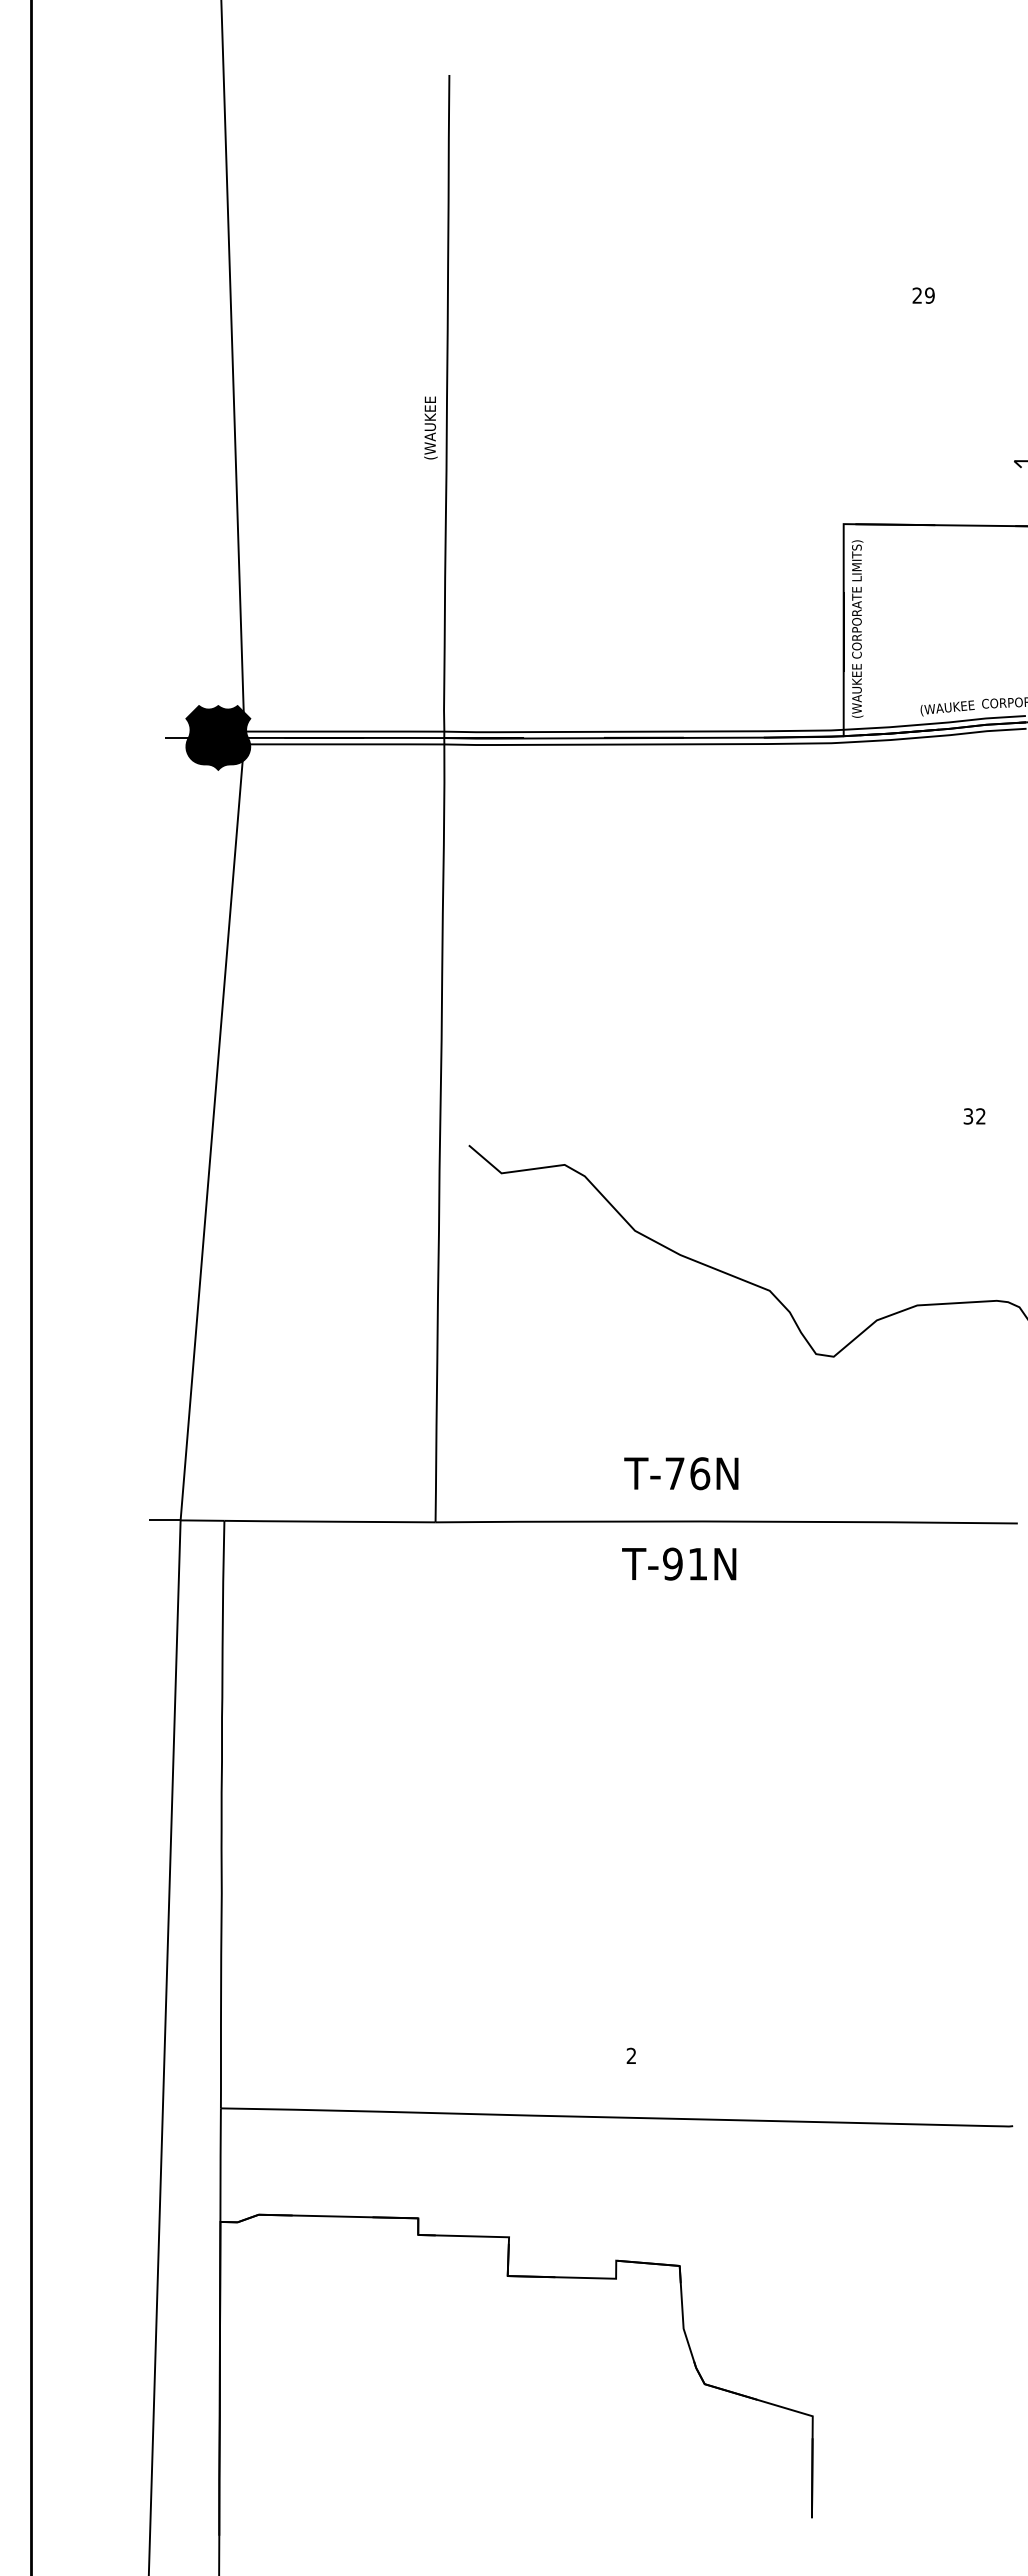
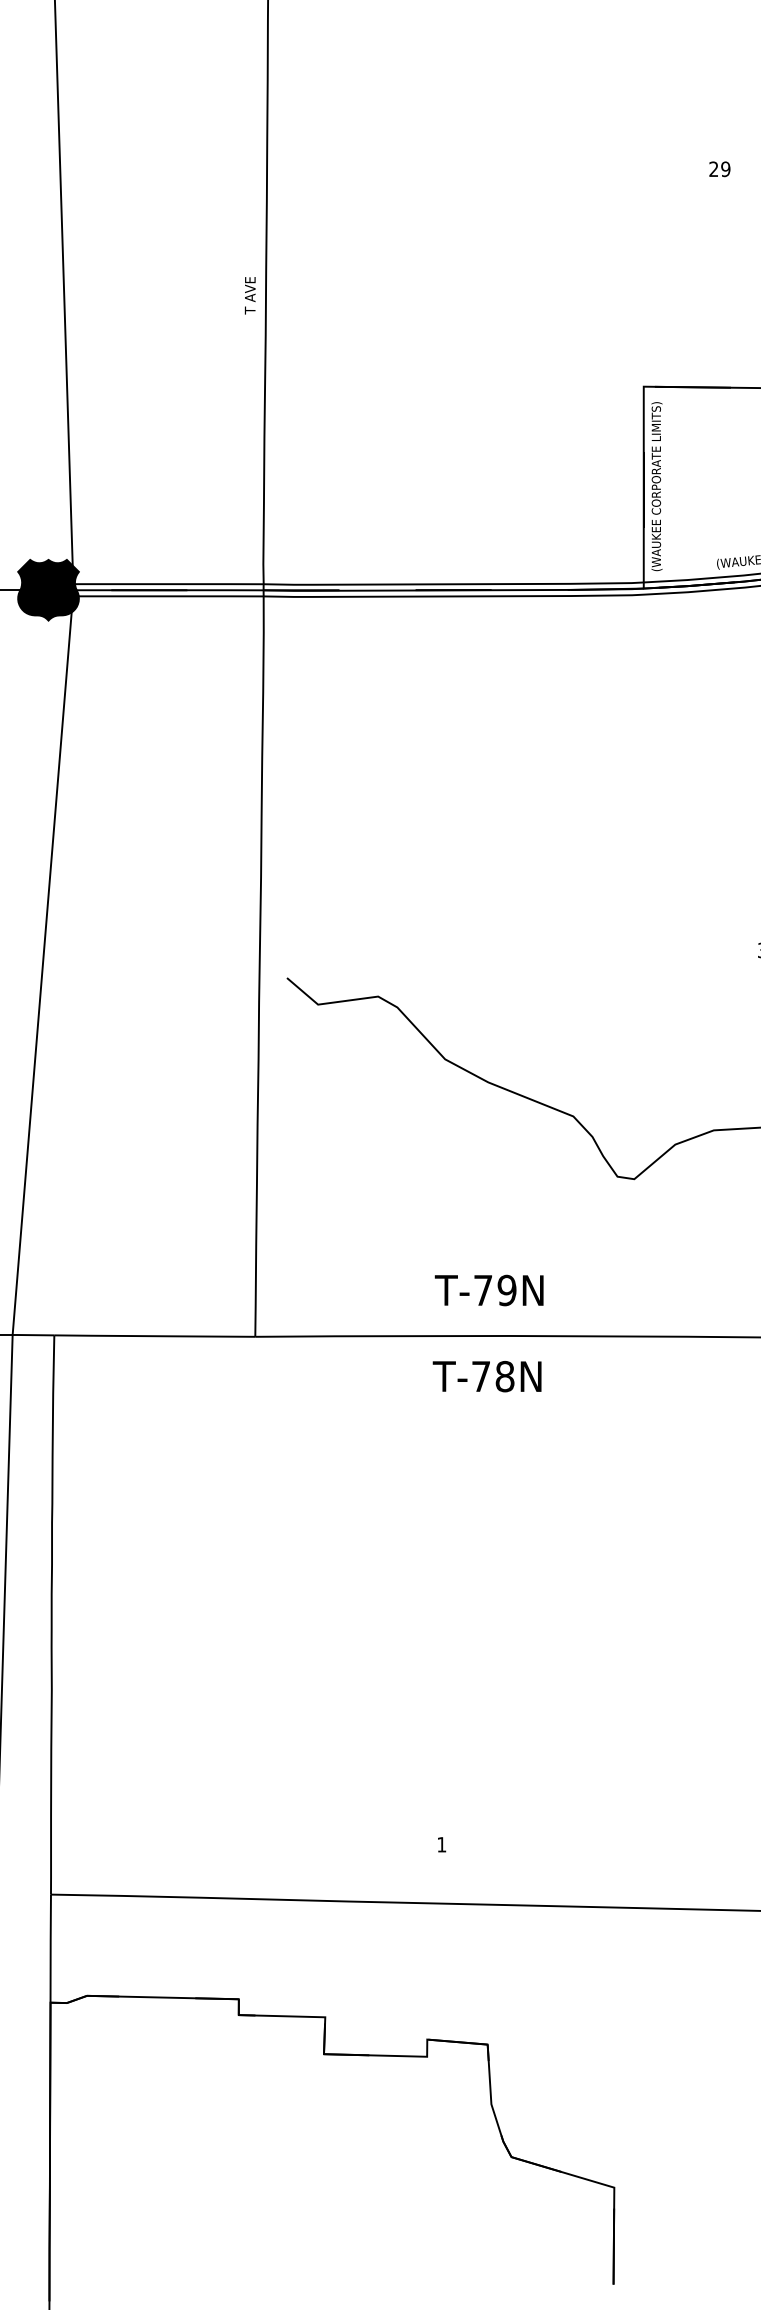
text: (430, 427) -> (250, 294), (WAUKEE -> T AVE
text: (700, 1473) -> (507, 1290), T-76N -> T-79N
text: (685, 1563) -> (493, 1375), T-91N -> T-78N
text: (630, 2055) -> (440, 1844), 2 -> 1

